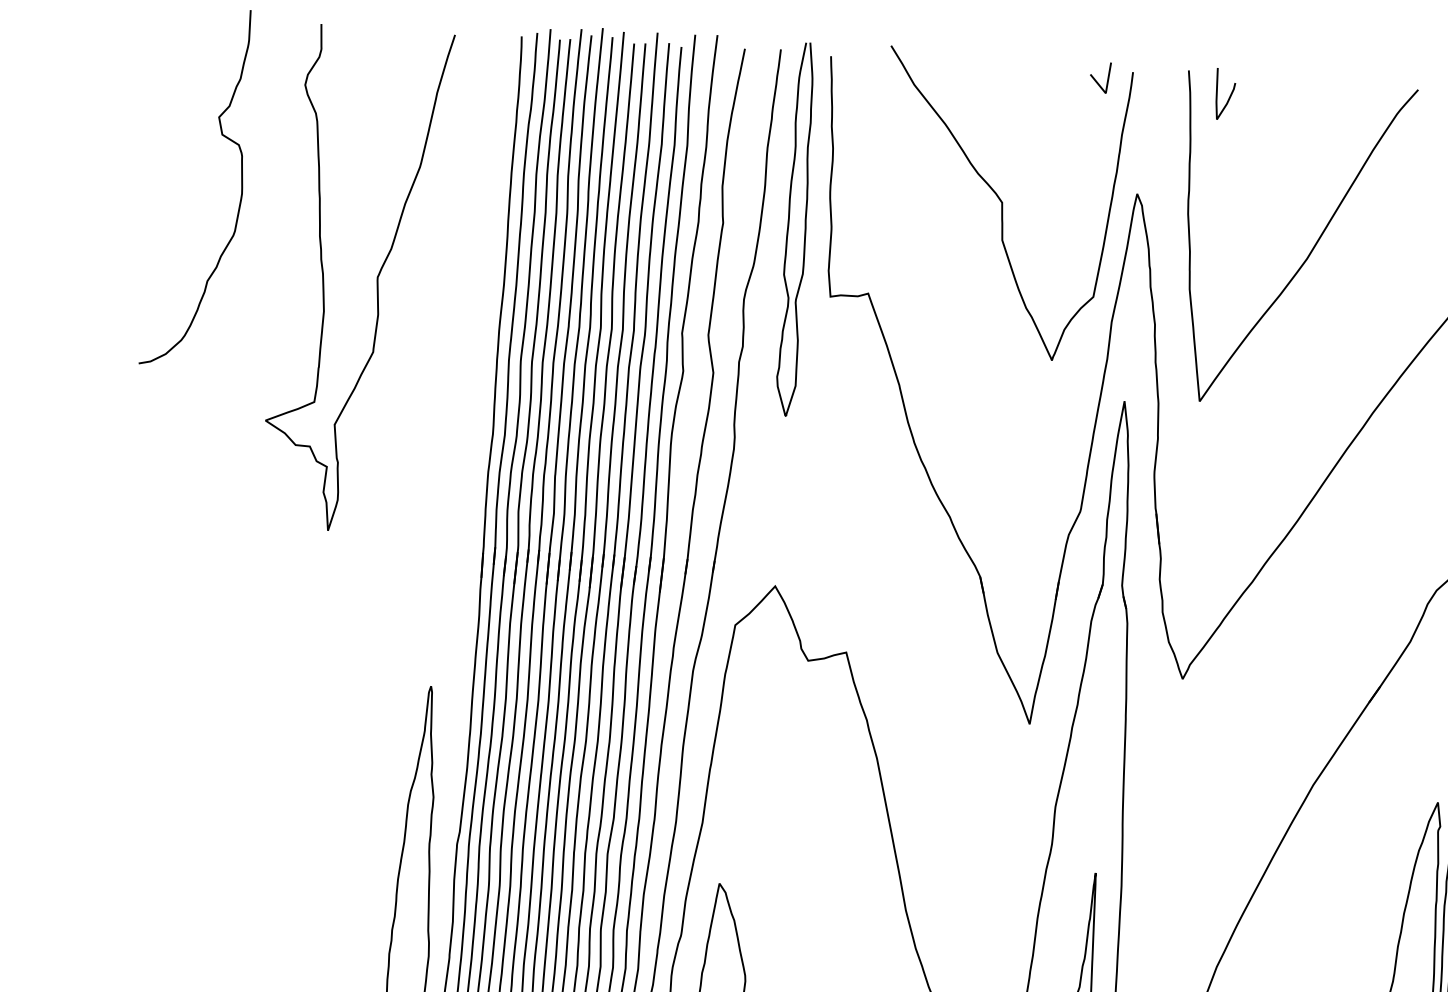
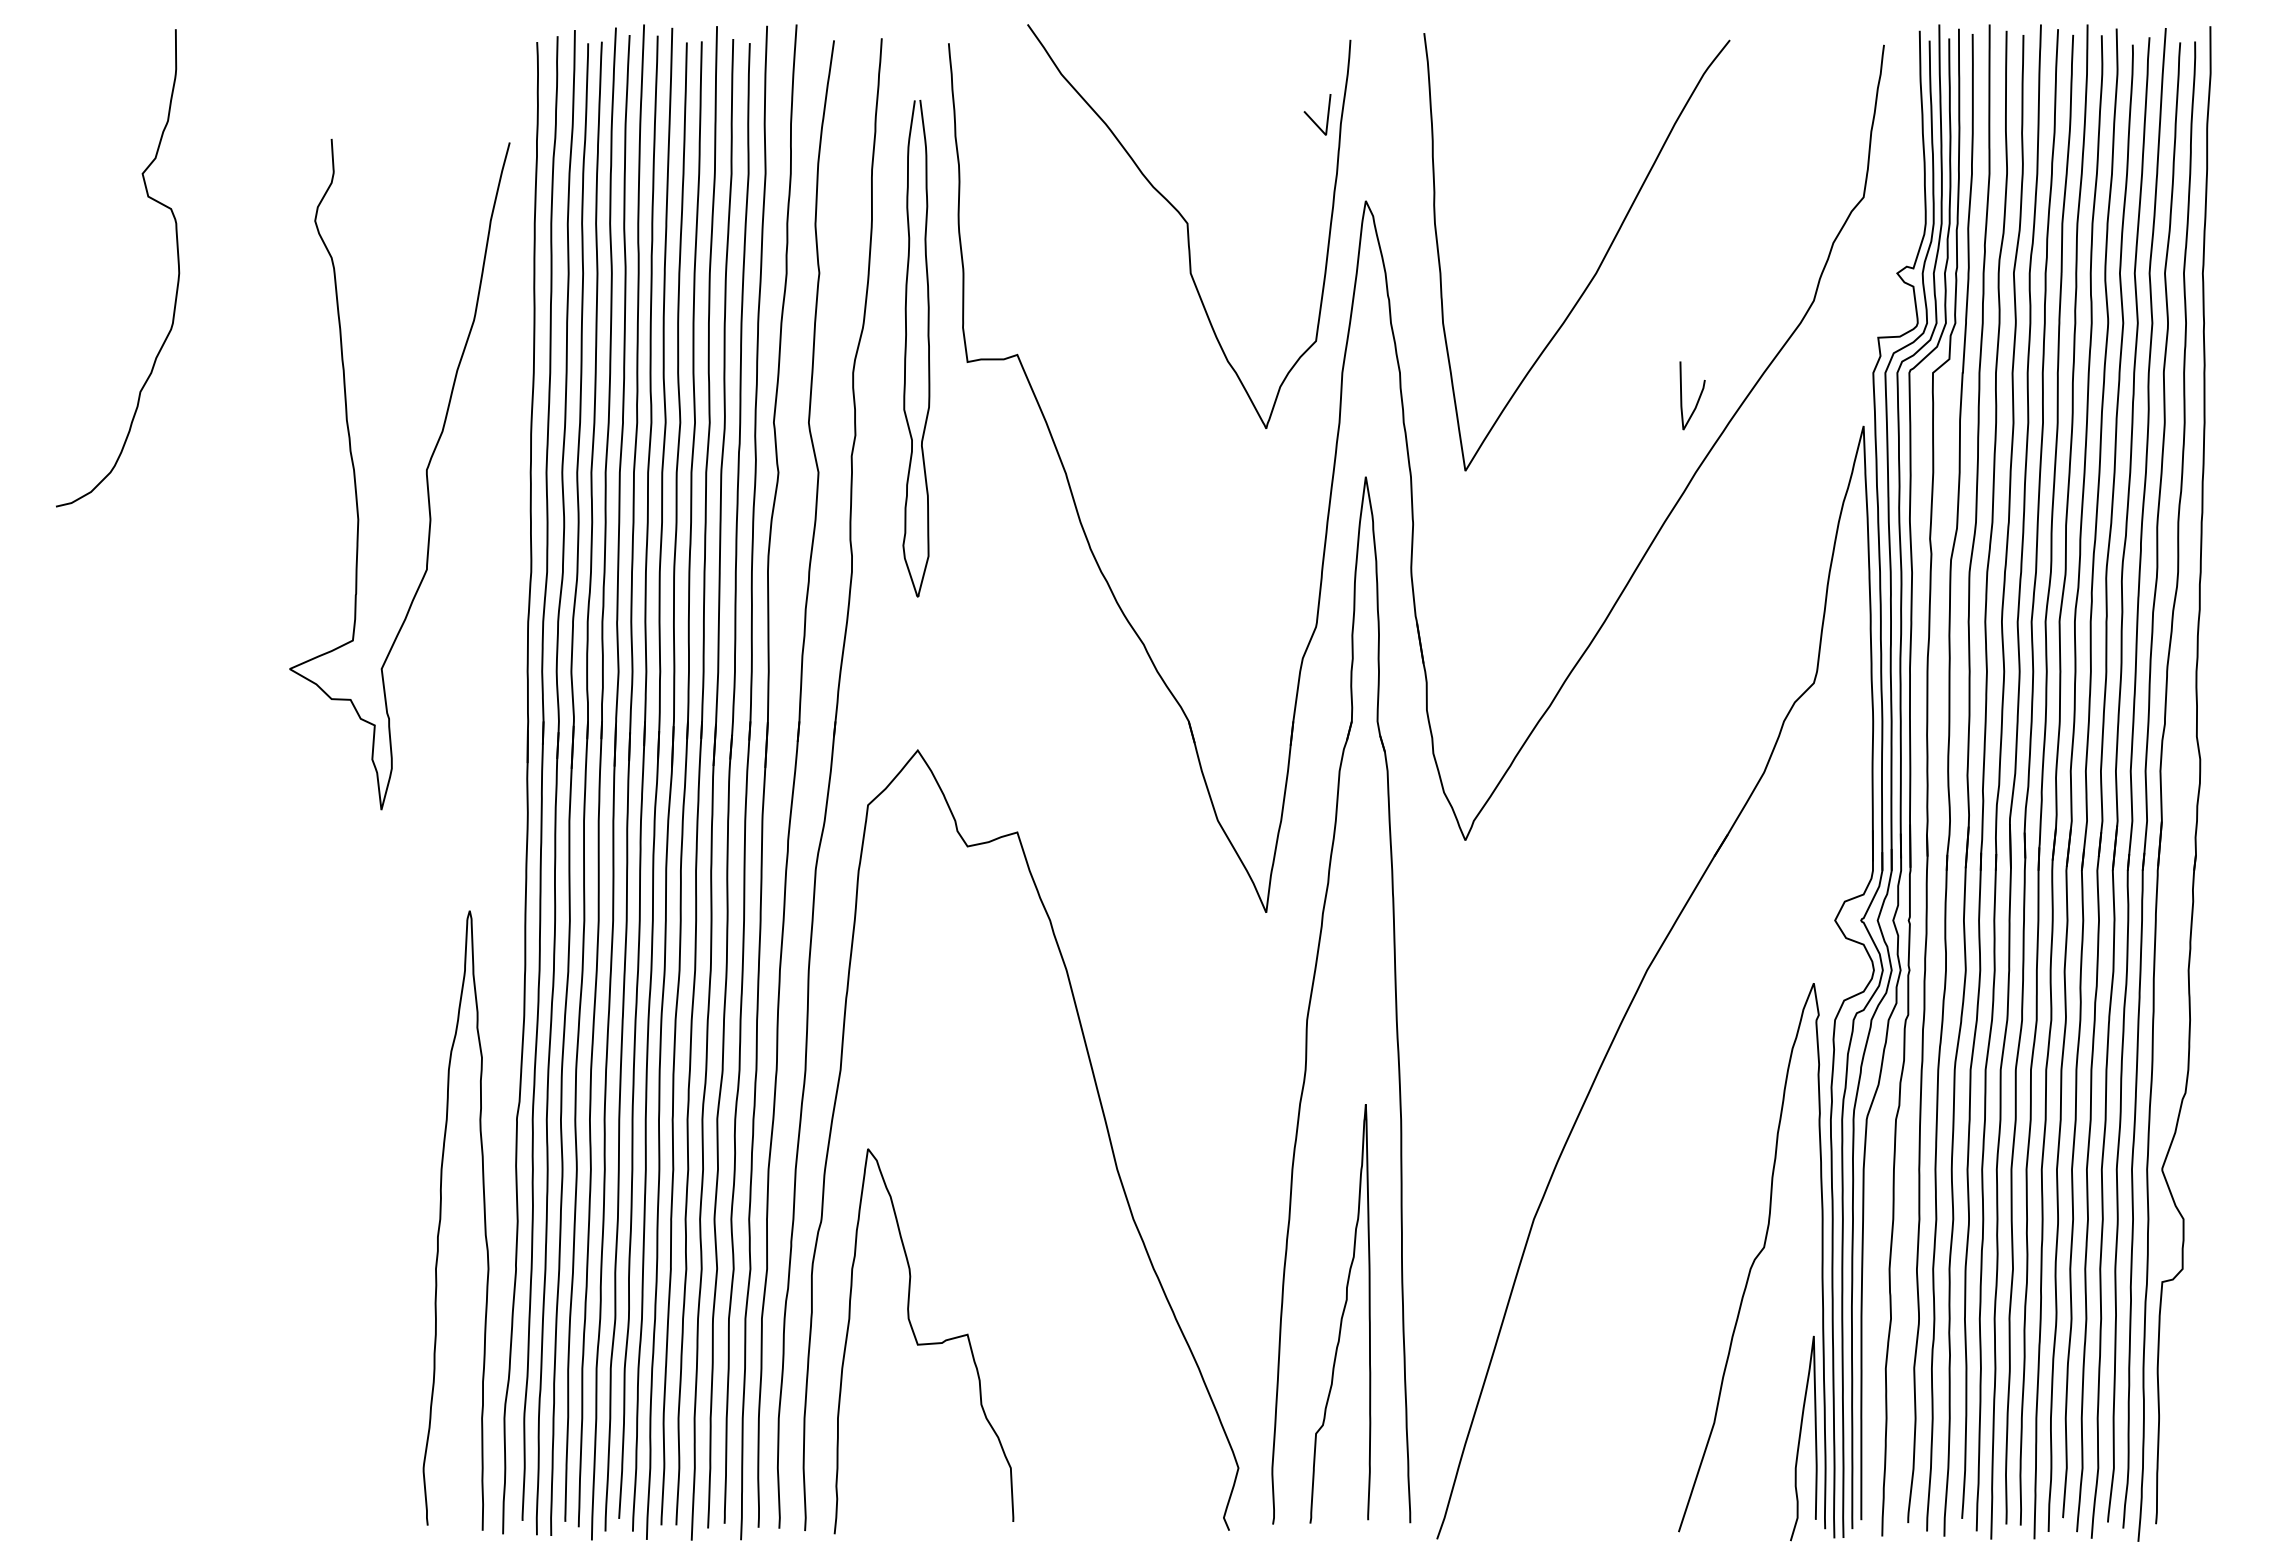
line: (1095, 79) -> (1311, 117), moved
curve: (1229, 95) -> (1698, 397), moved
curve: (788, 228) -> (906, 348), moved
curve: (377, 280) -> (426, 474), moved

